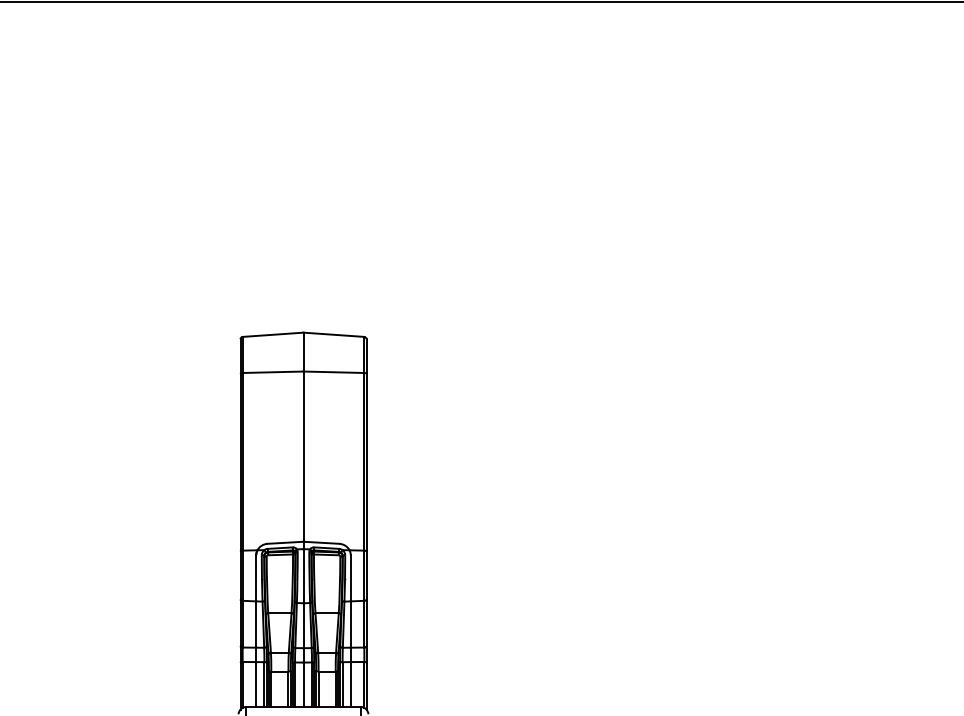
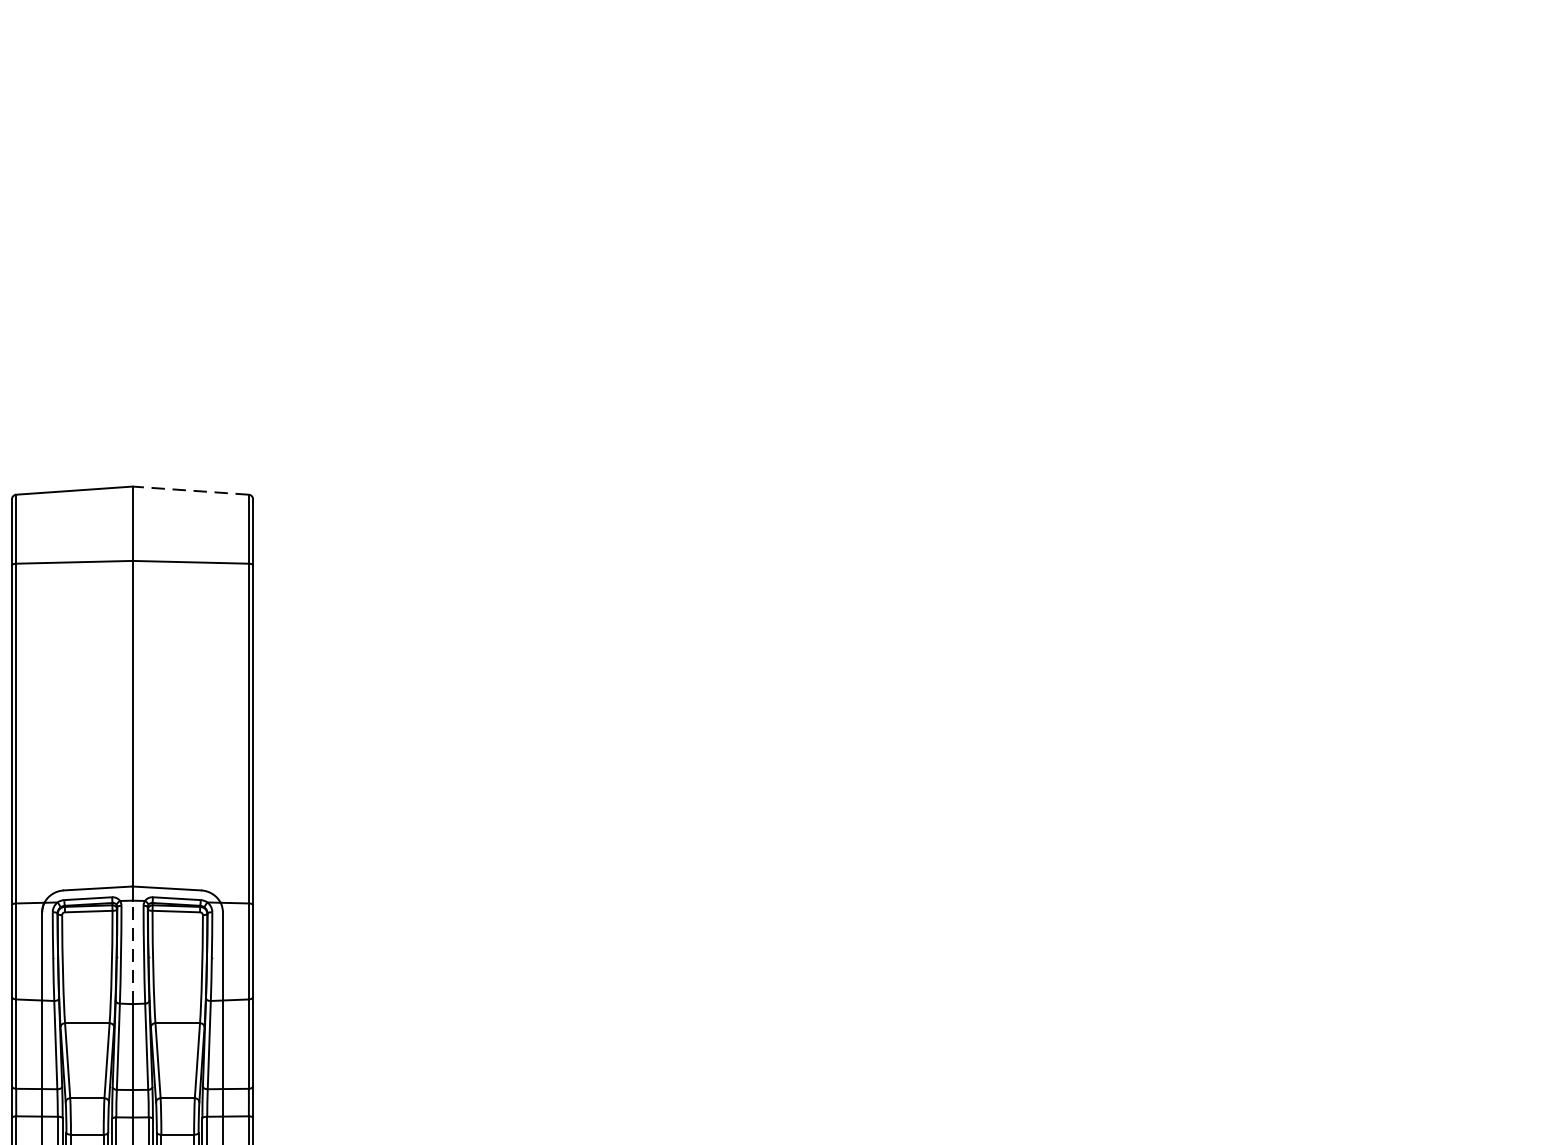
line: (333, 334) -> (189, 490), solid -> dashed
line: (303, 575) -> (132, 951), solid -> dashed

